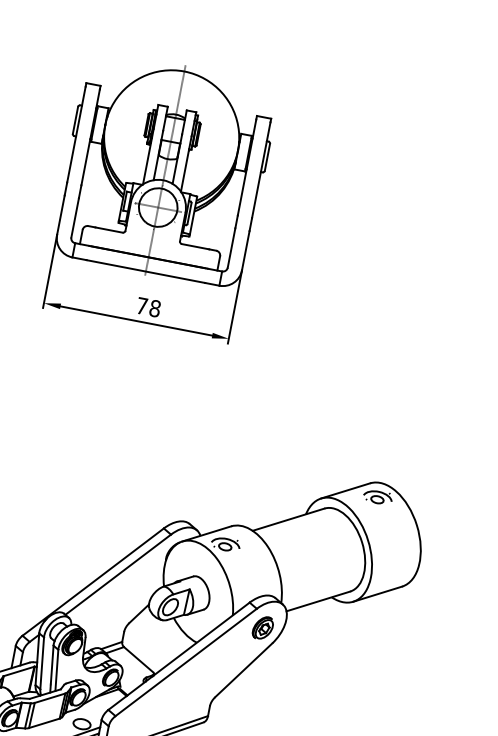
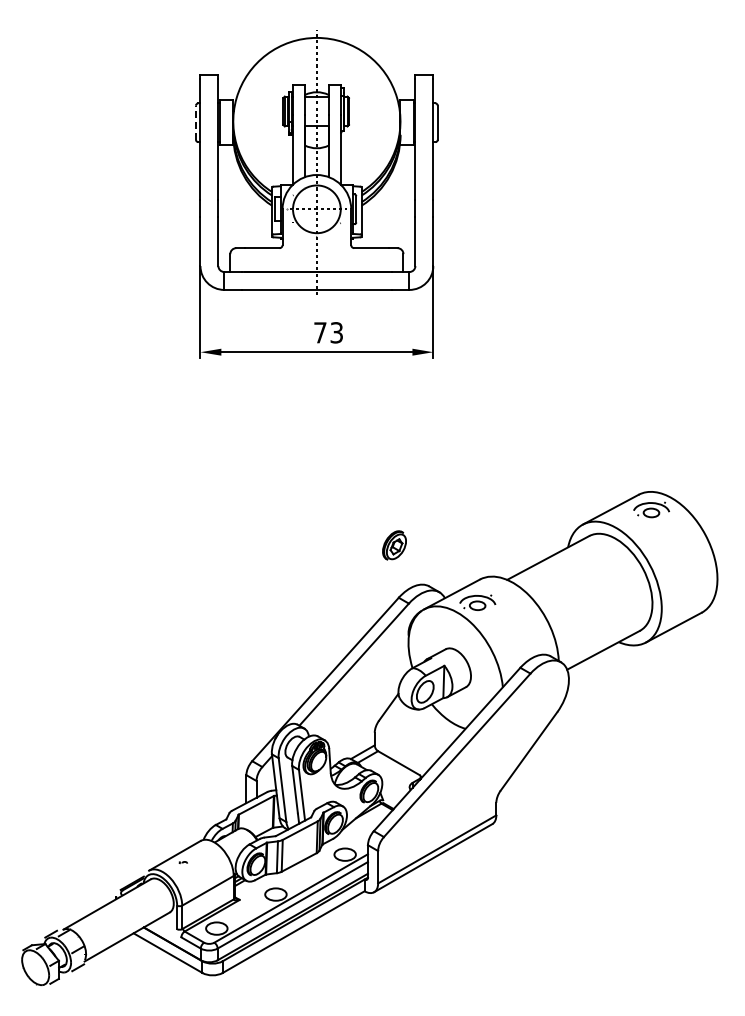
line: (75, 120) -> (195, 122), solid -> dashed
text: (154, 308) -> (336, 332), 78 -> 73
part: (263, 627) -> (394, 545), moved

